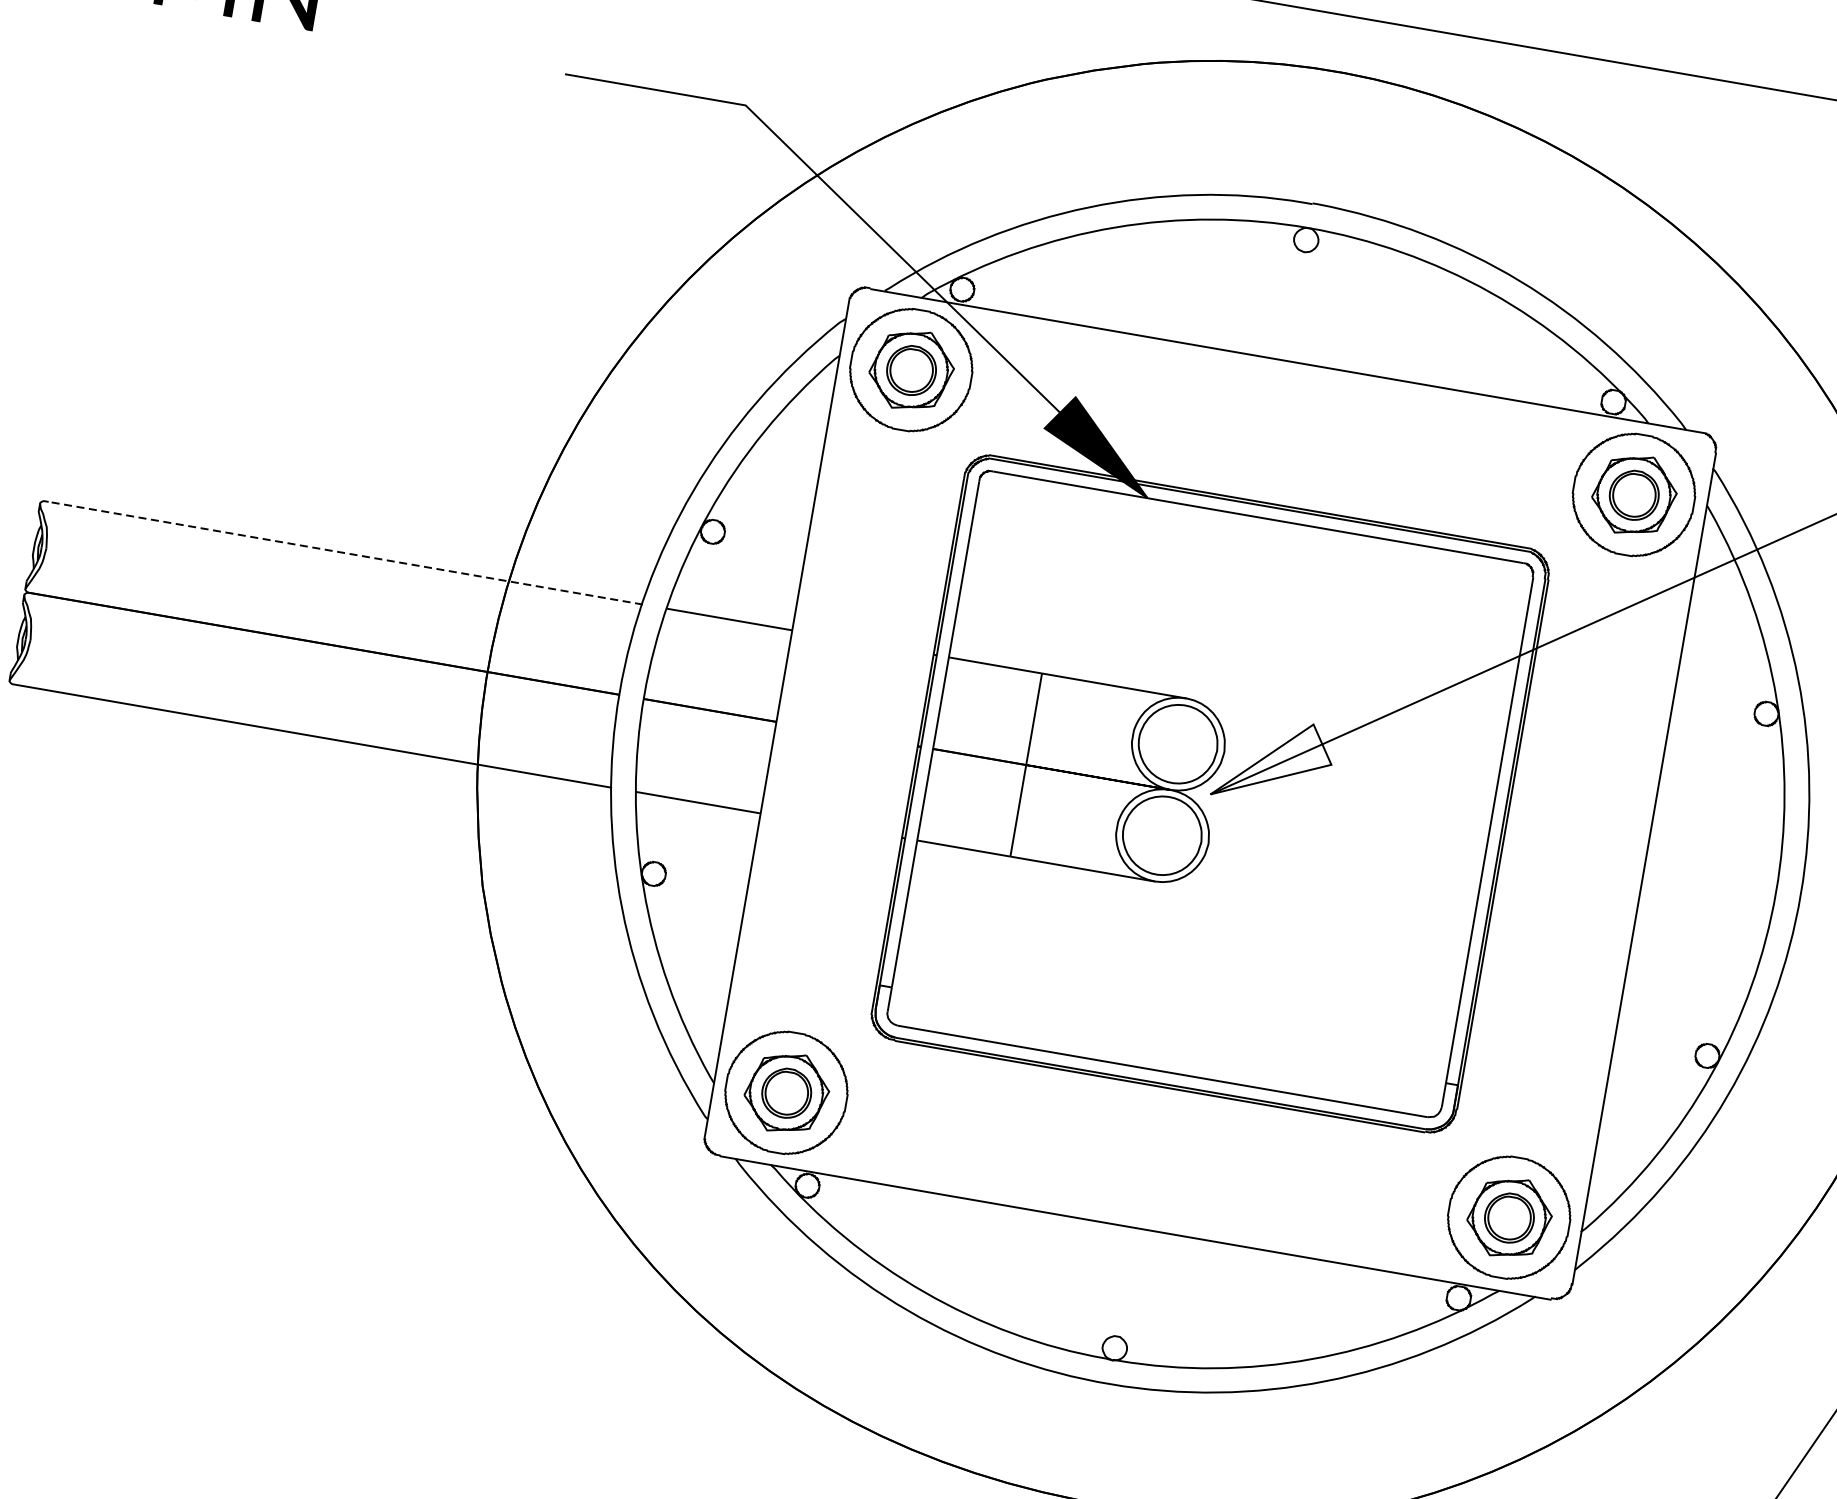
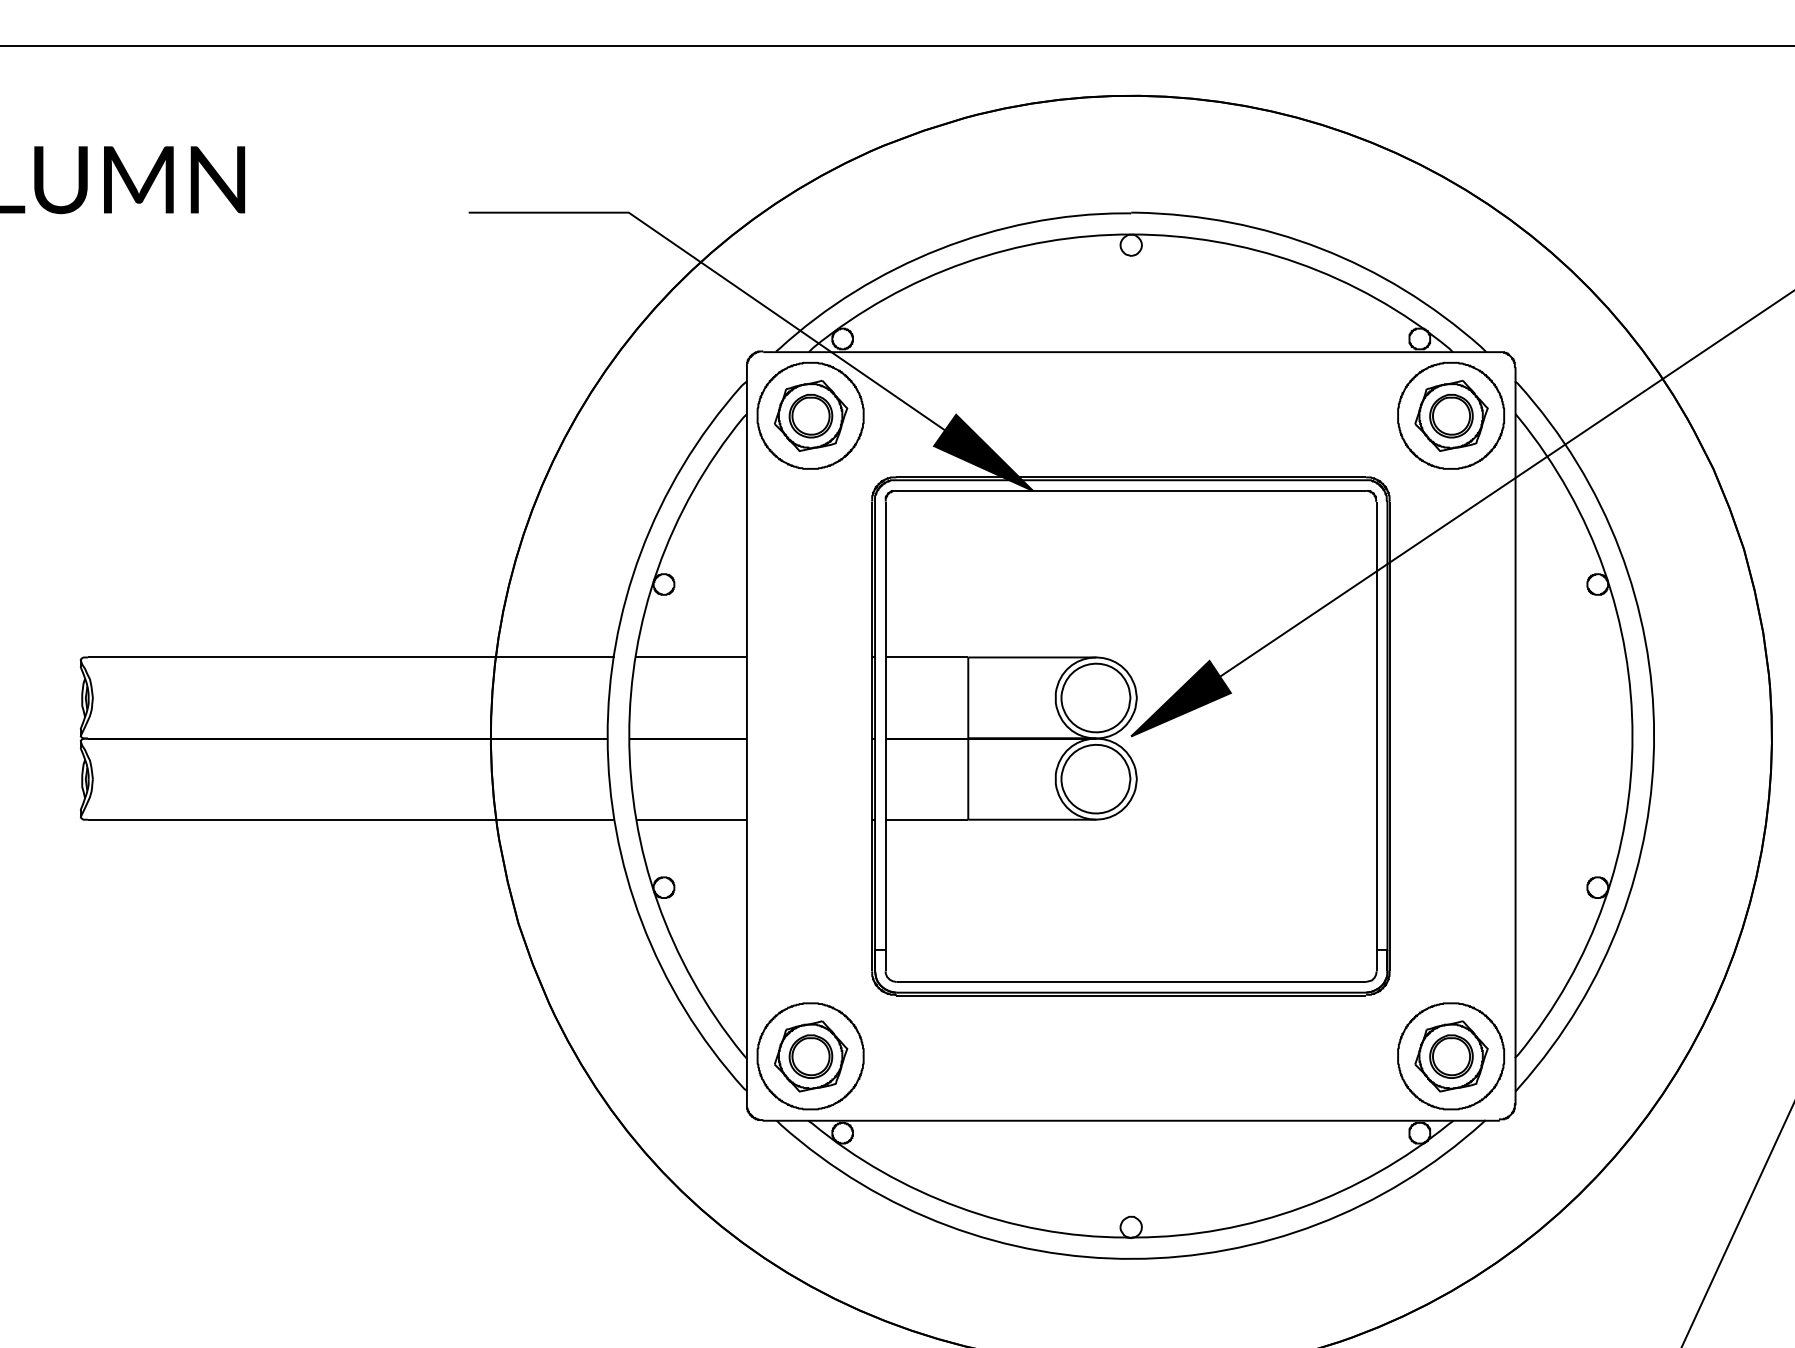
line: (344, 553) -> (350, 657), dashed -> solid
fill: (1273, 761) -> (1180, 698), added

